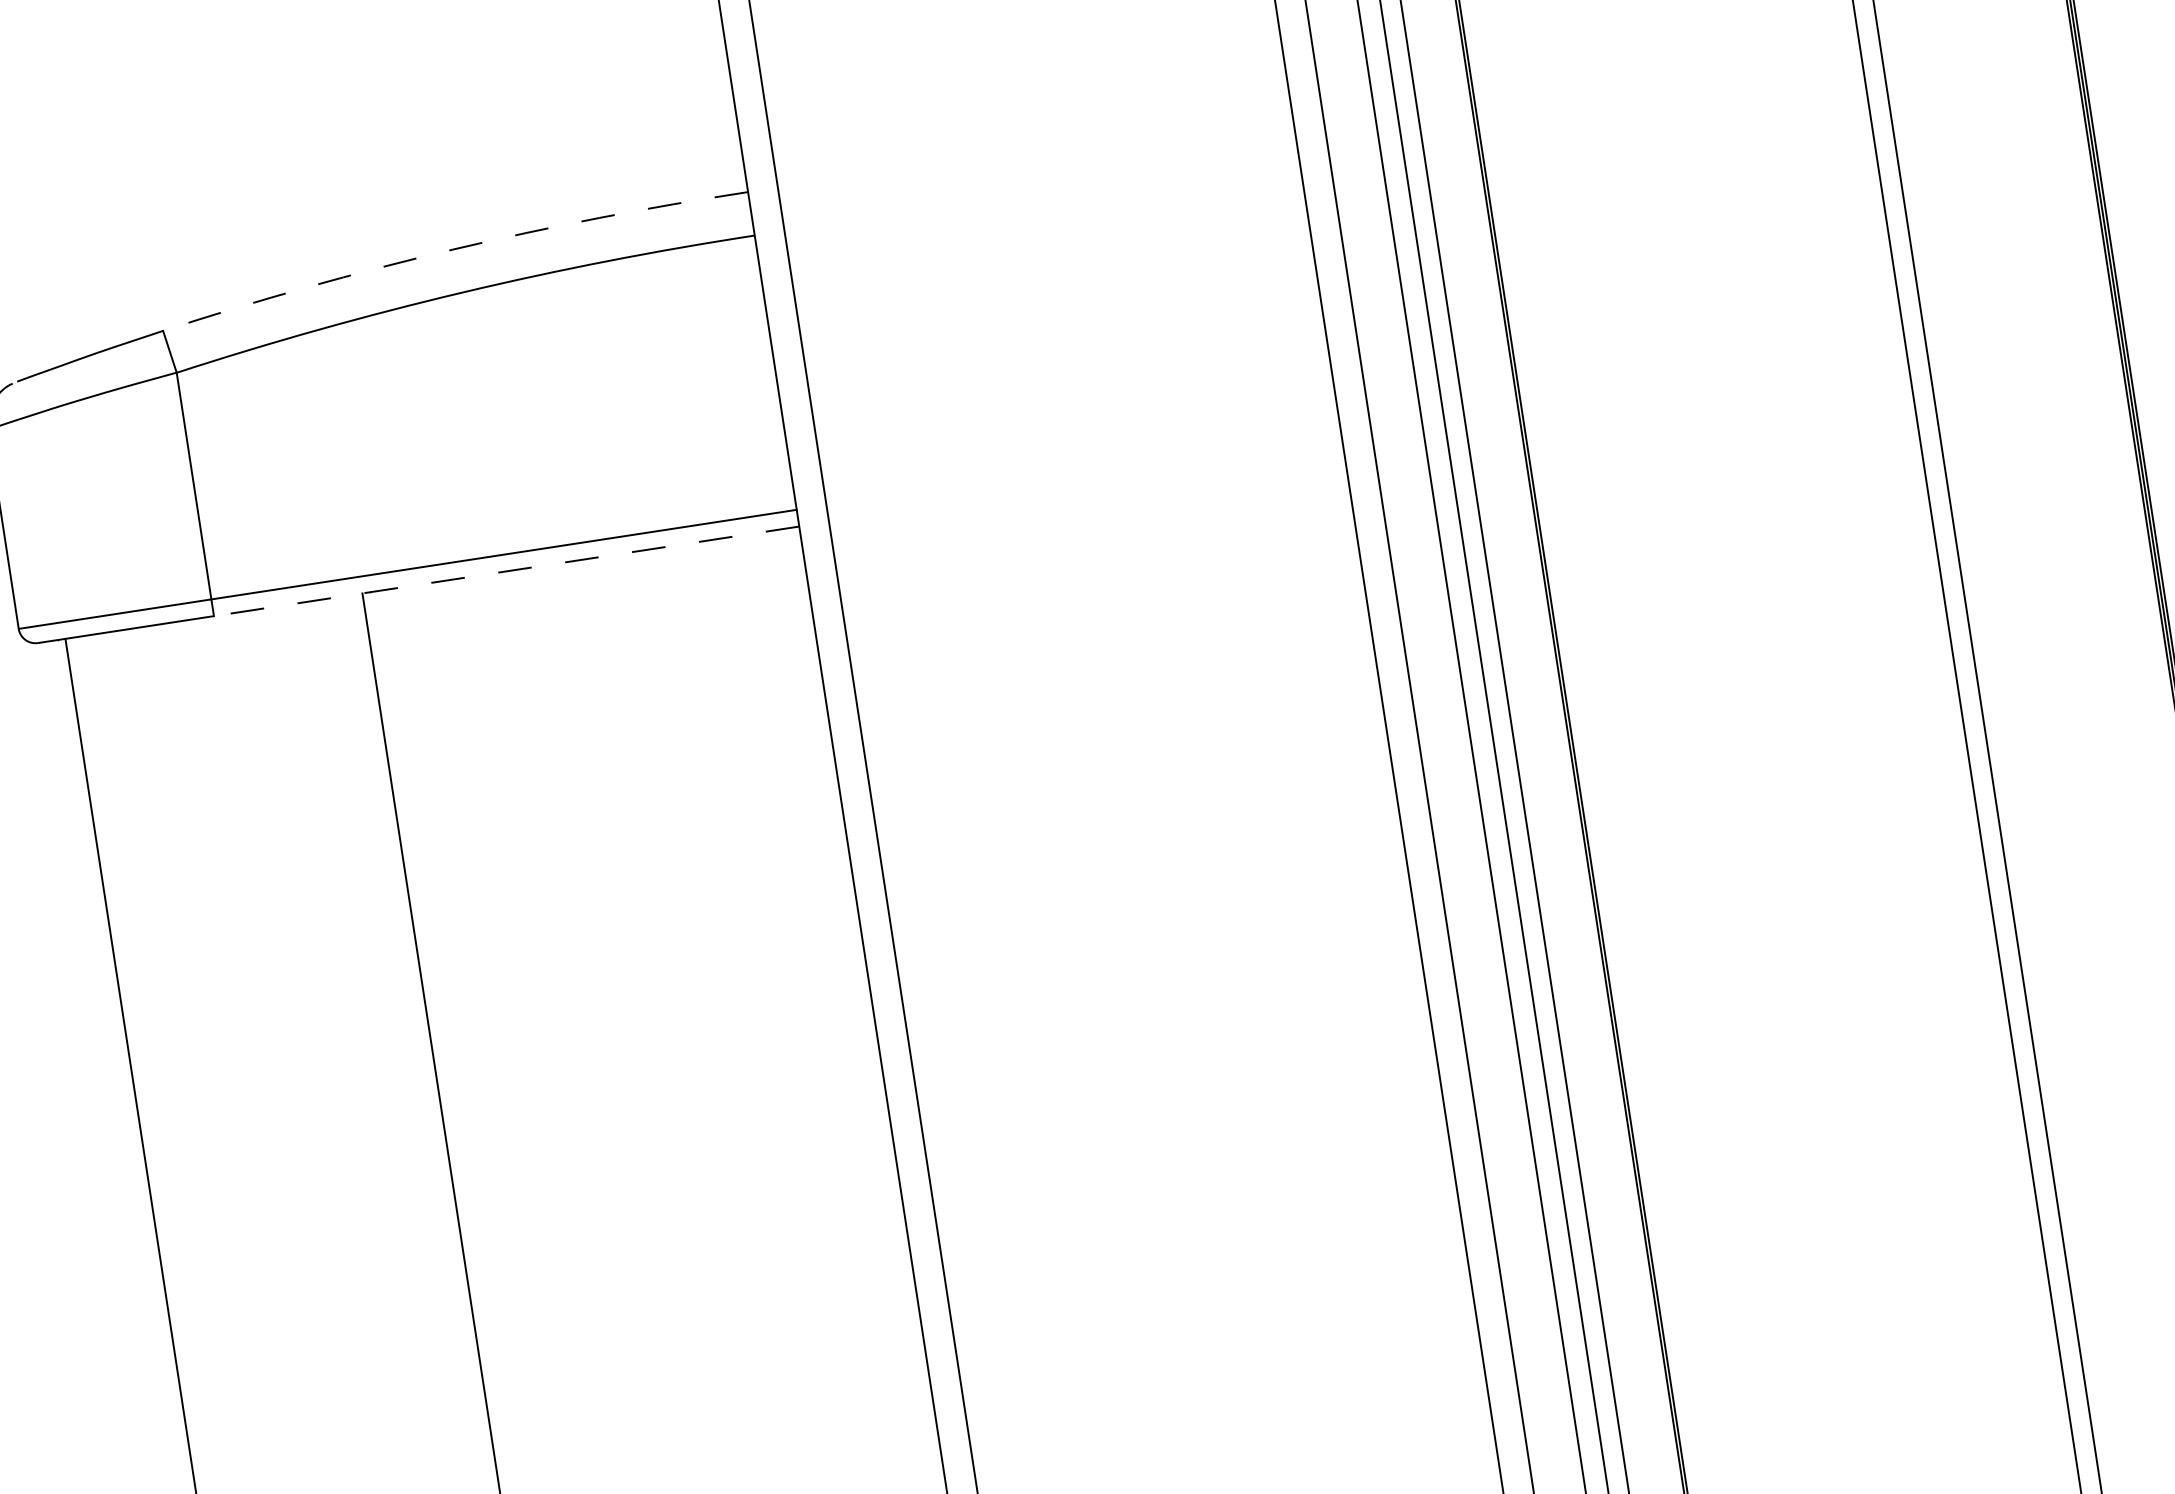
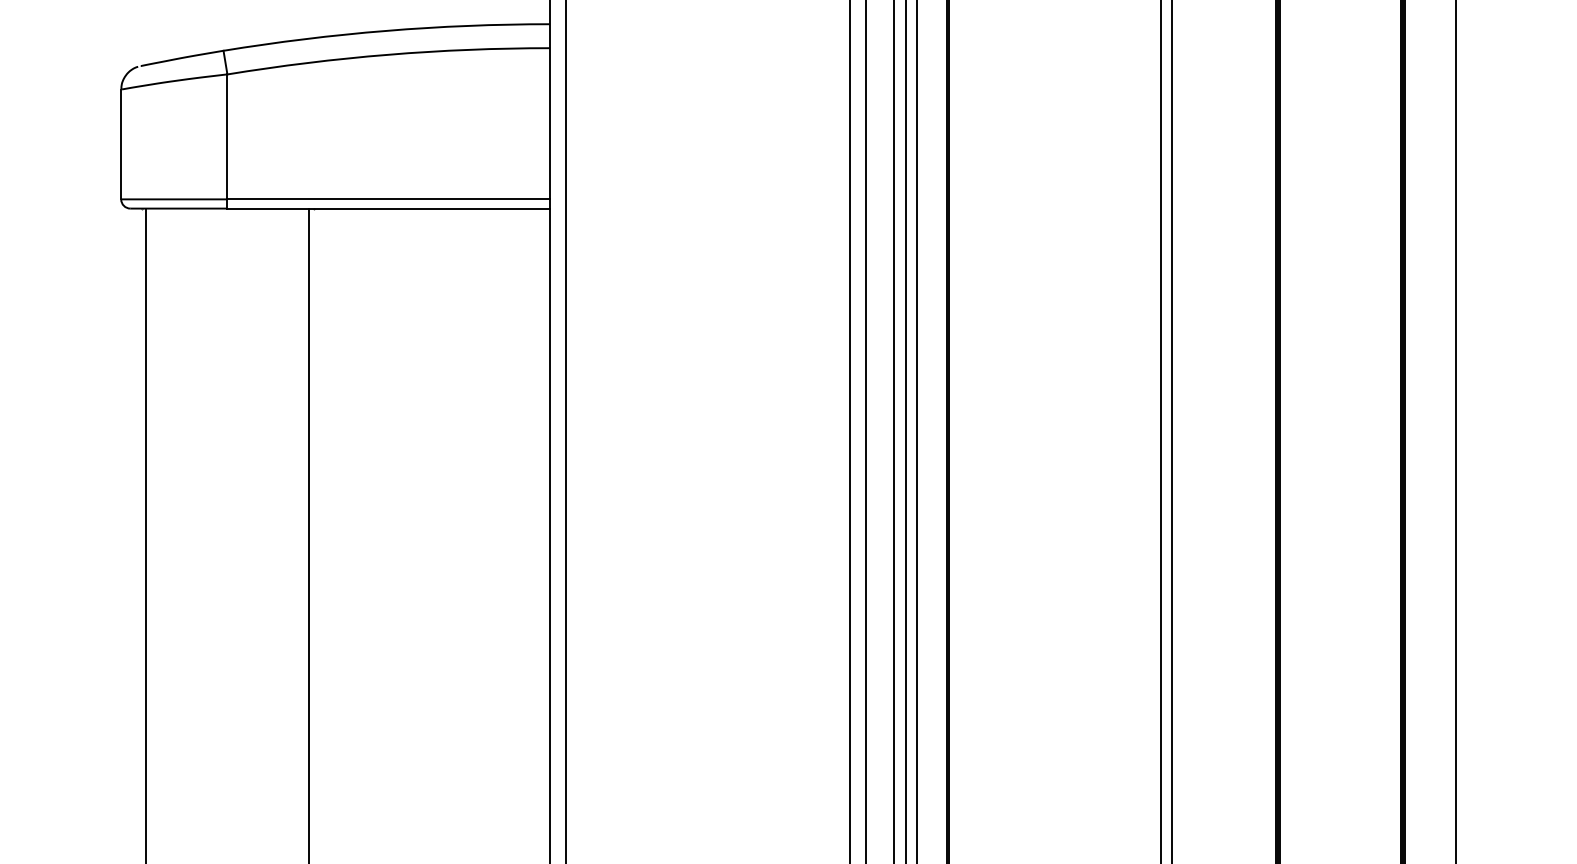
arc: (453, 248) -> (386, 30), dashed -> solid
line: (506, 571) -> (388, 208), dashed -> solid

